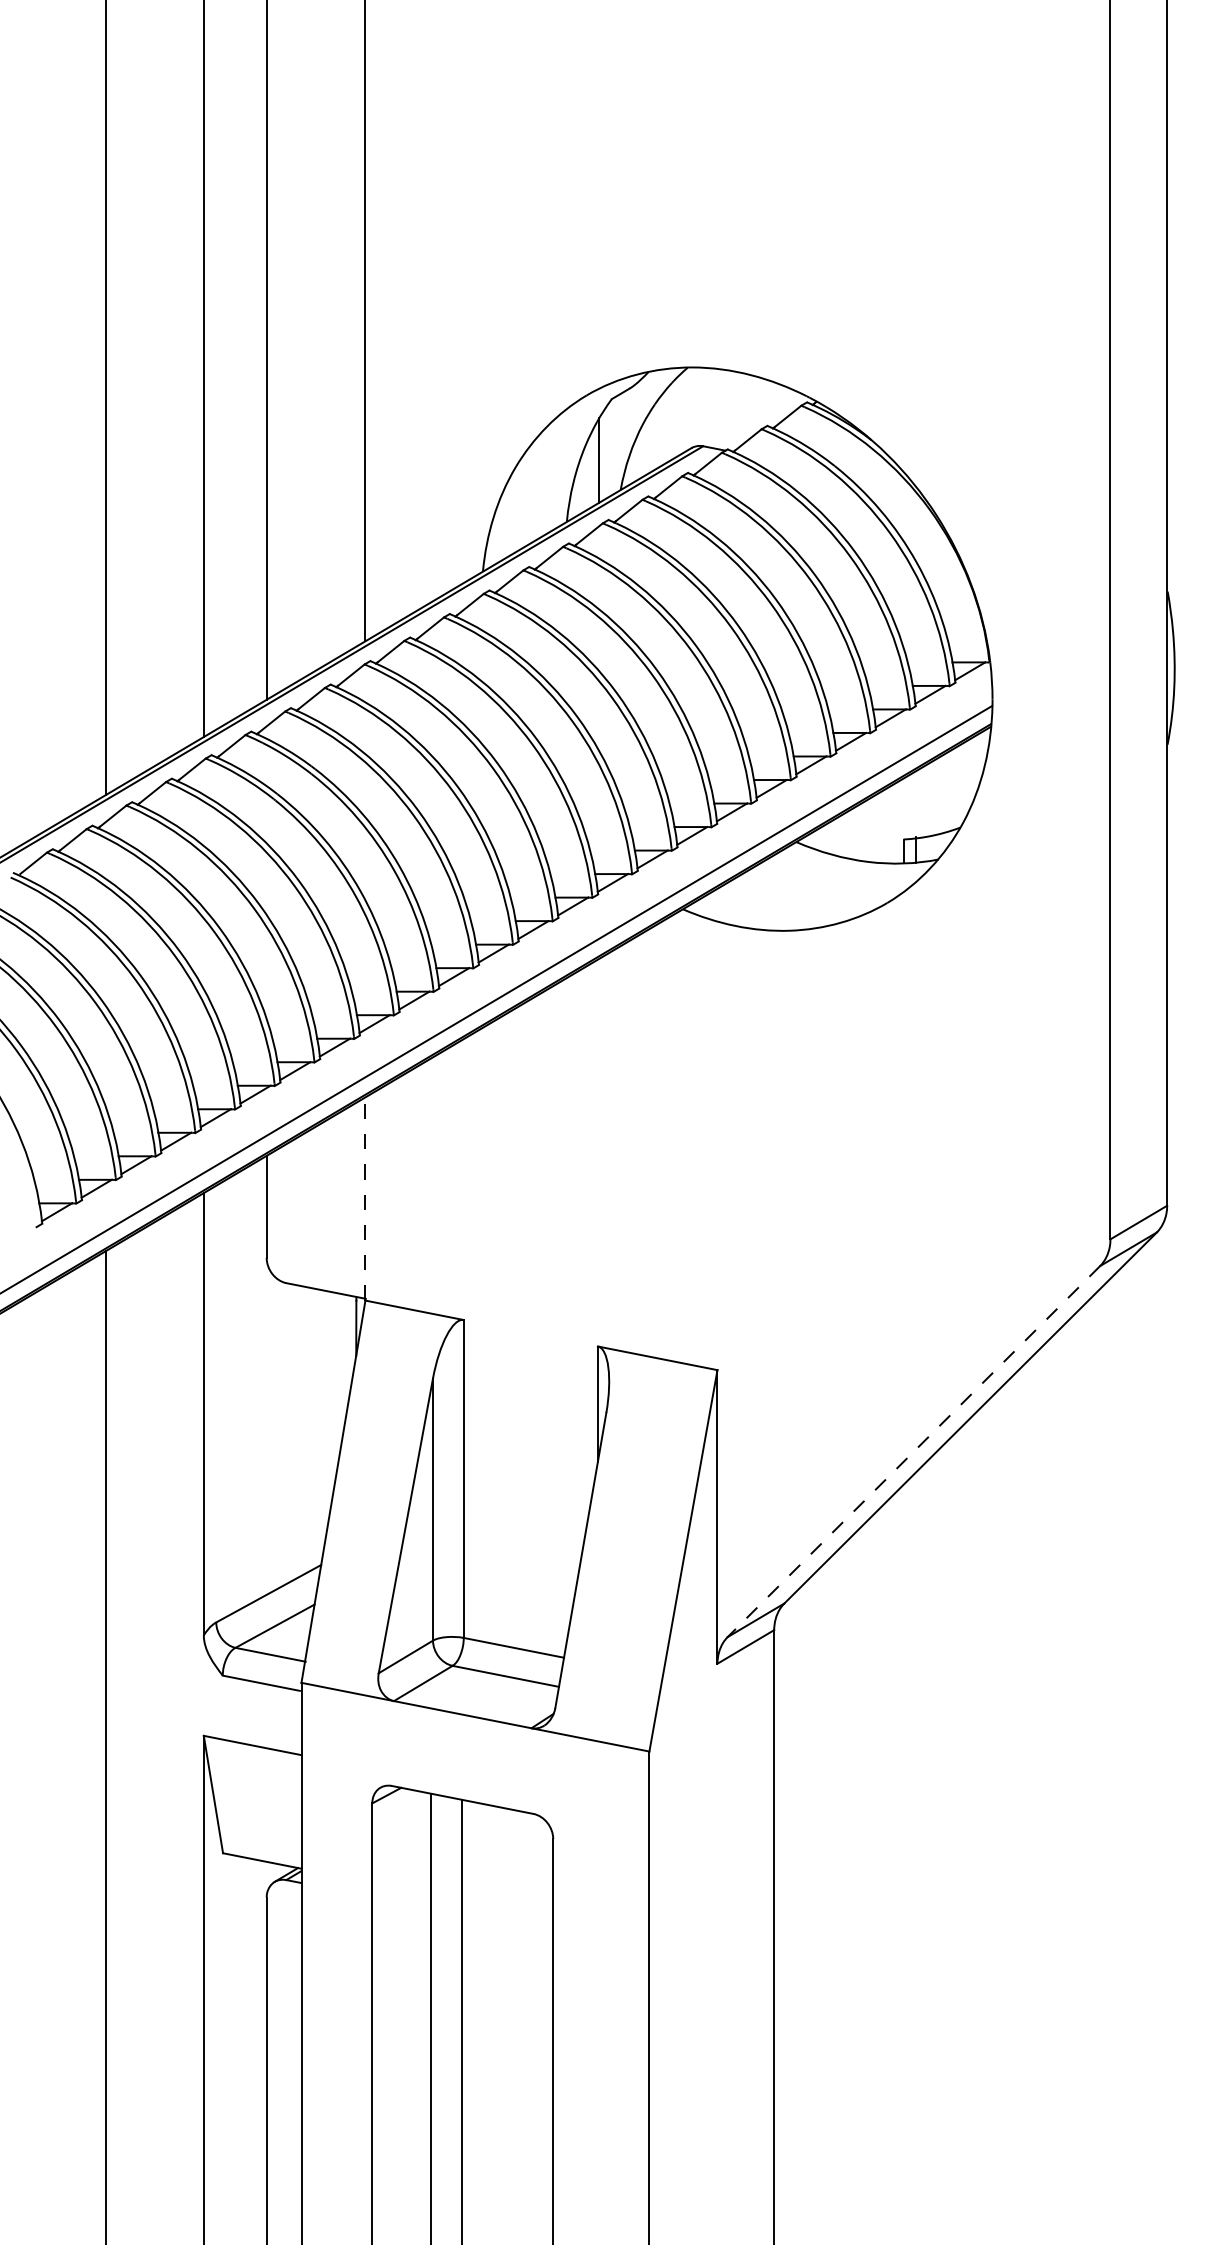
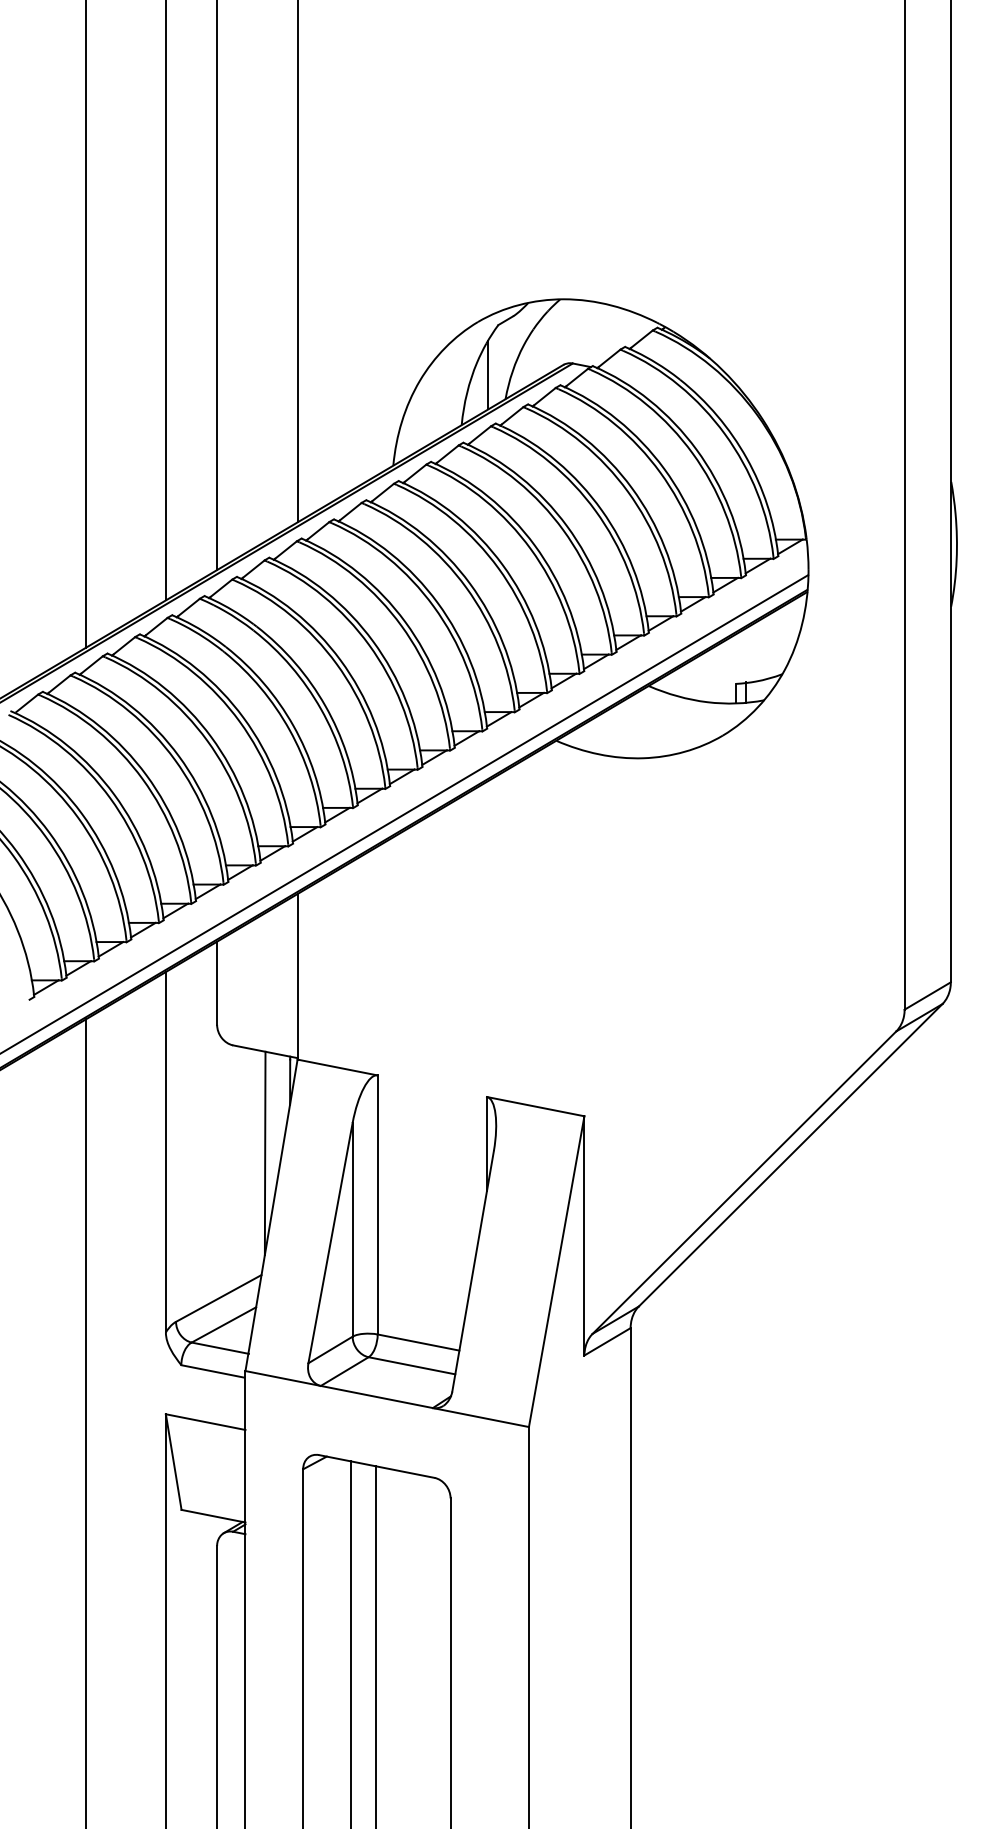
line: (365, 1198) -> (297, 976), dashed -> solid
line: (325, 1415) -> (265, 1153), added
line: (913, 1451) -> (744, 1182), dashed -> solid

